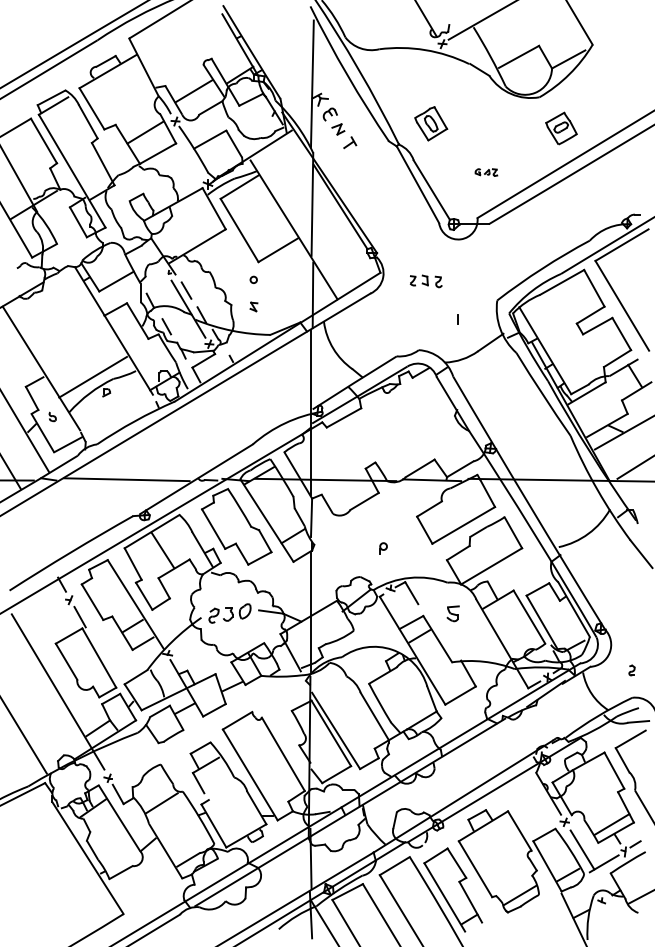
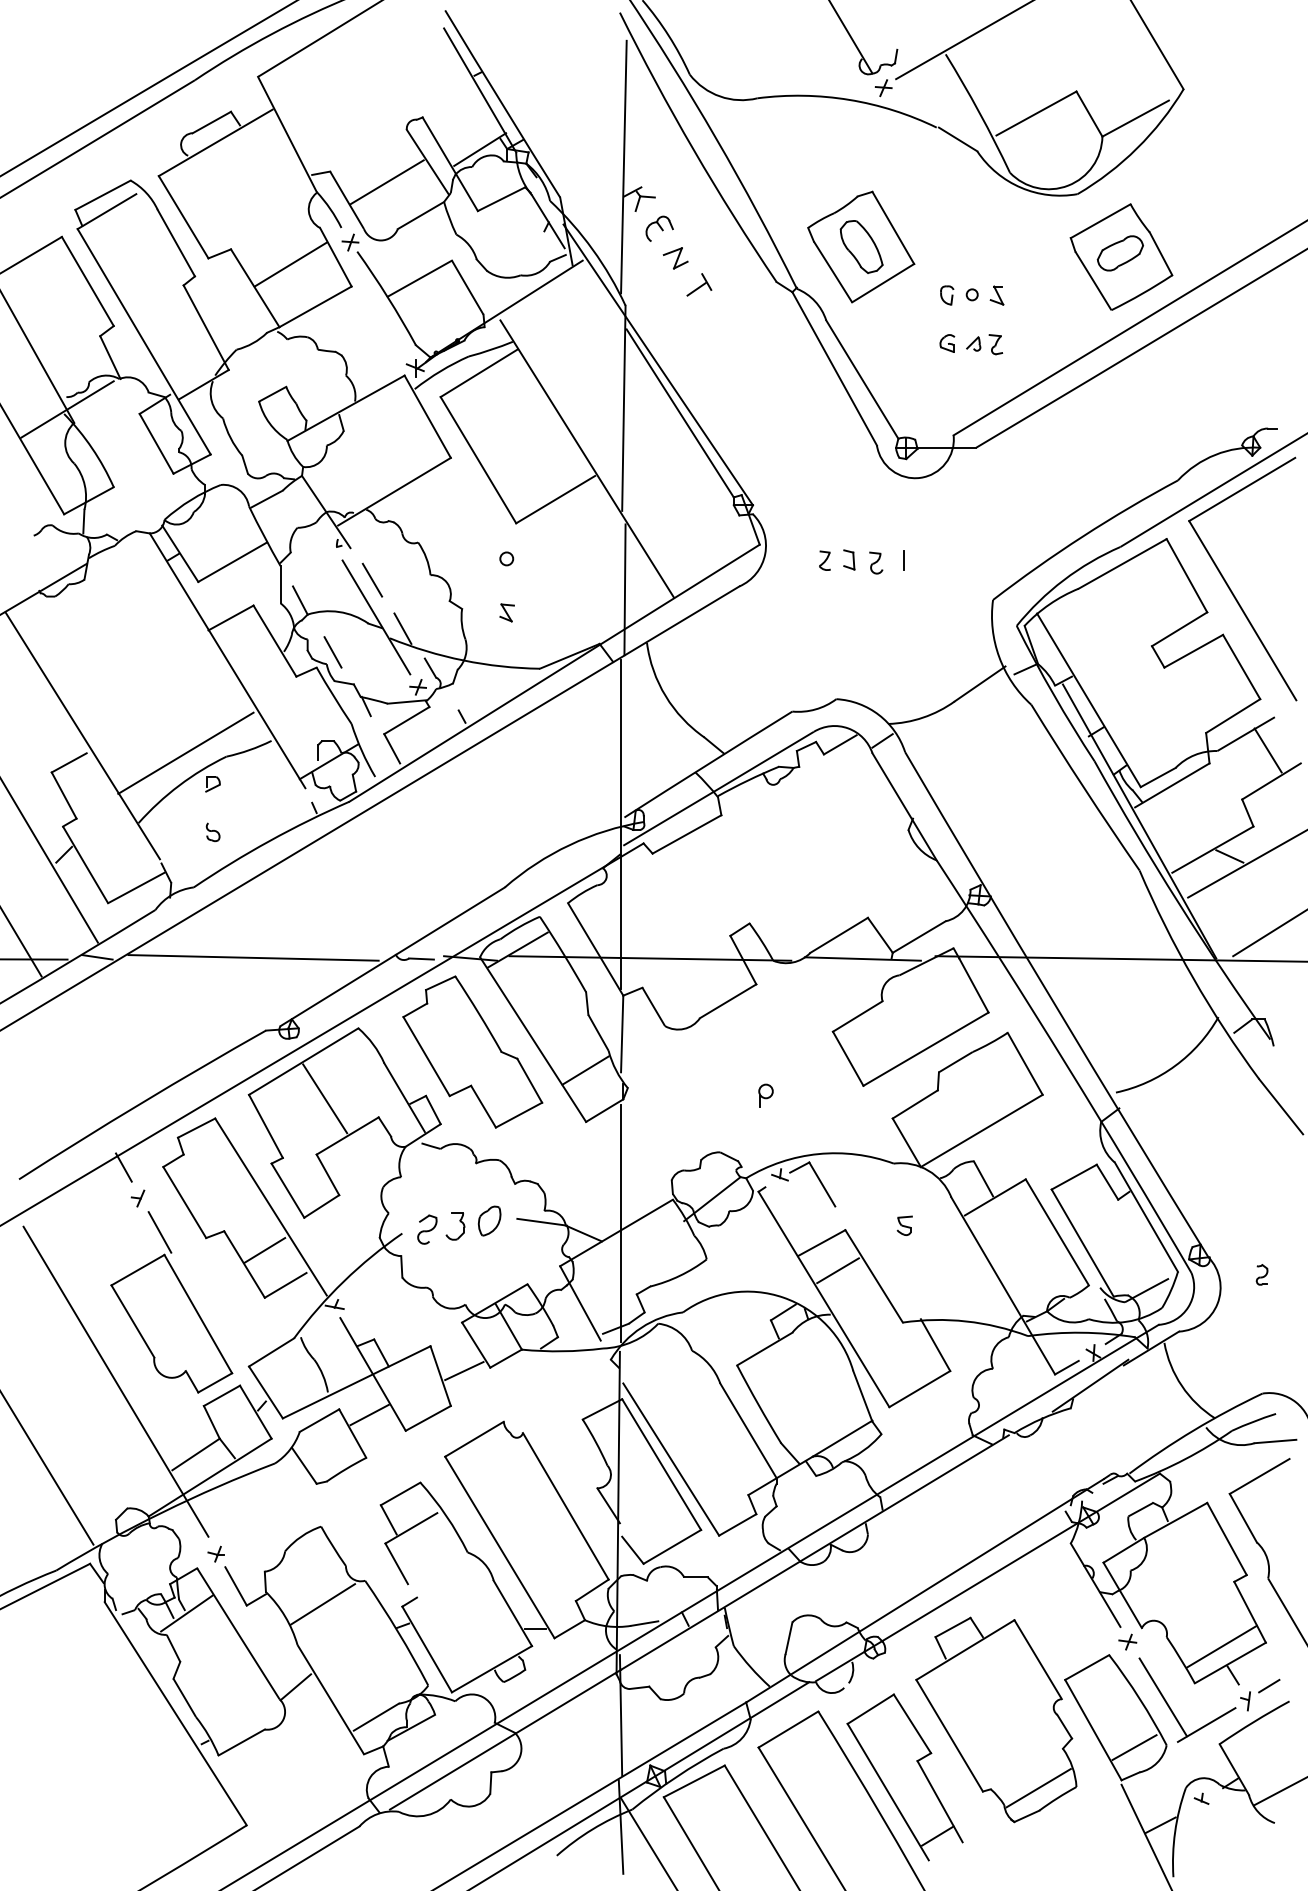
part: (430, 123) -> (859, 246), size x1.67
part: (561, 128) -> (1121, 256), size x1.67
part: (486, 147) -> (971, 294), added
part: (486, 172) -> (971, 344), size x1.43
line: (457, 319) -> (903, 560), moved
part: (52, 416) -> (212, 831), moved
part: (452, 613) -> (903, 1225), size x0.62
part: (631, 670) -> (1261, 1275), moved

